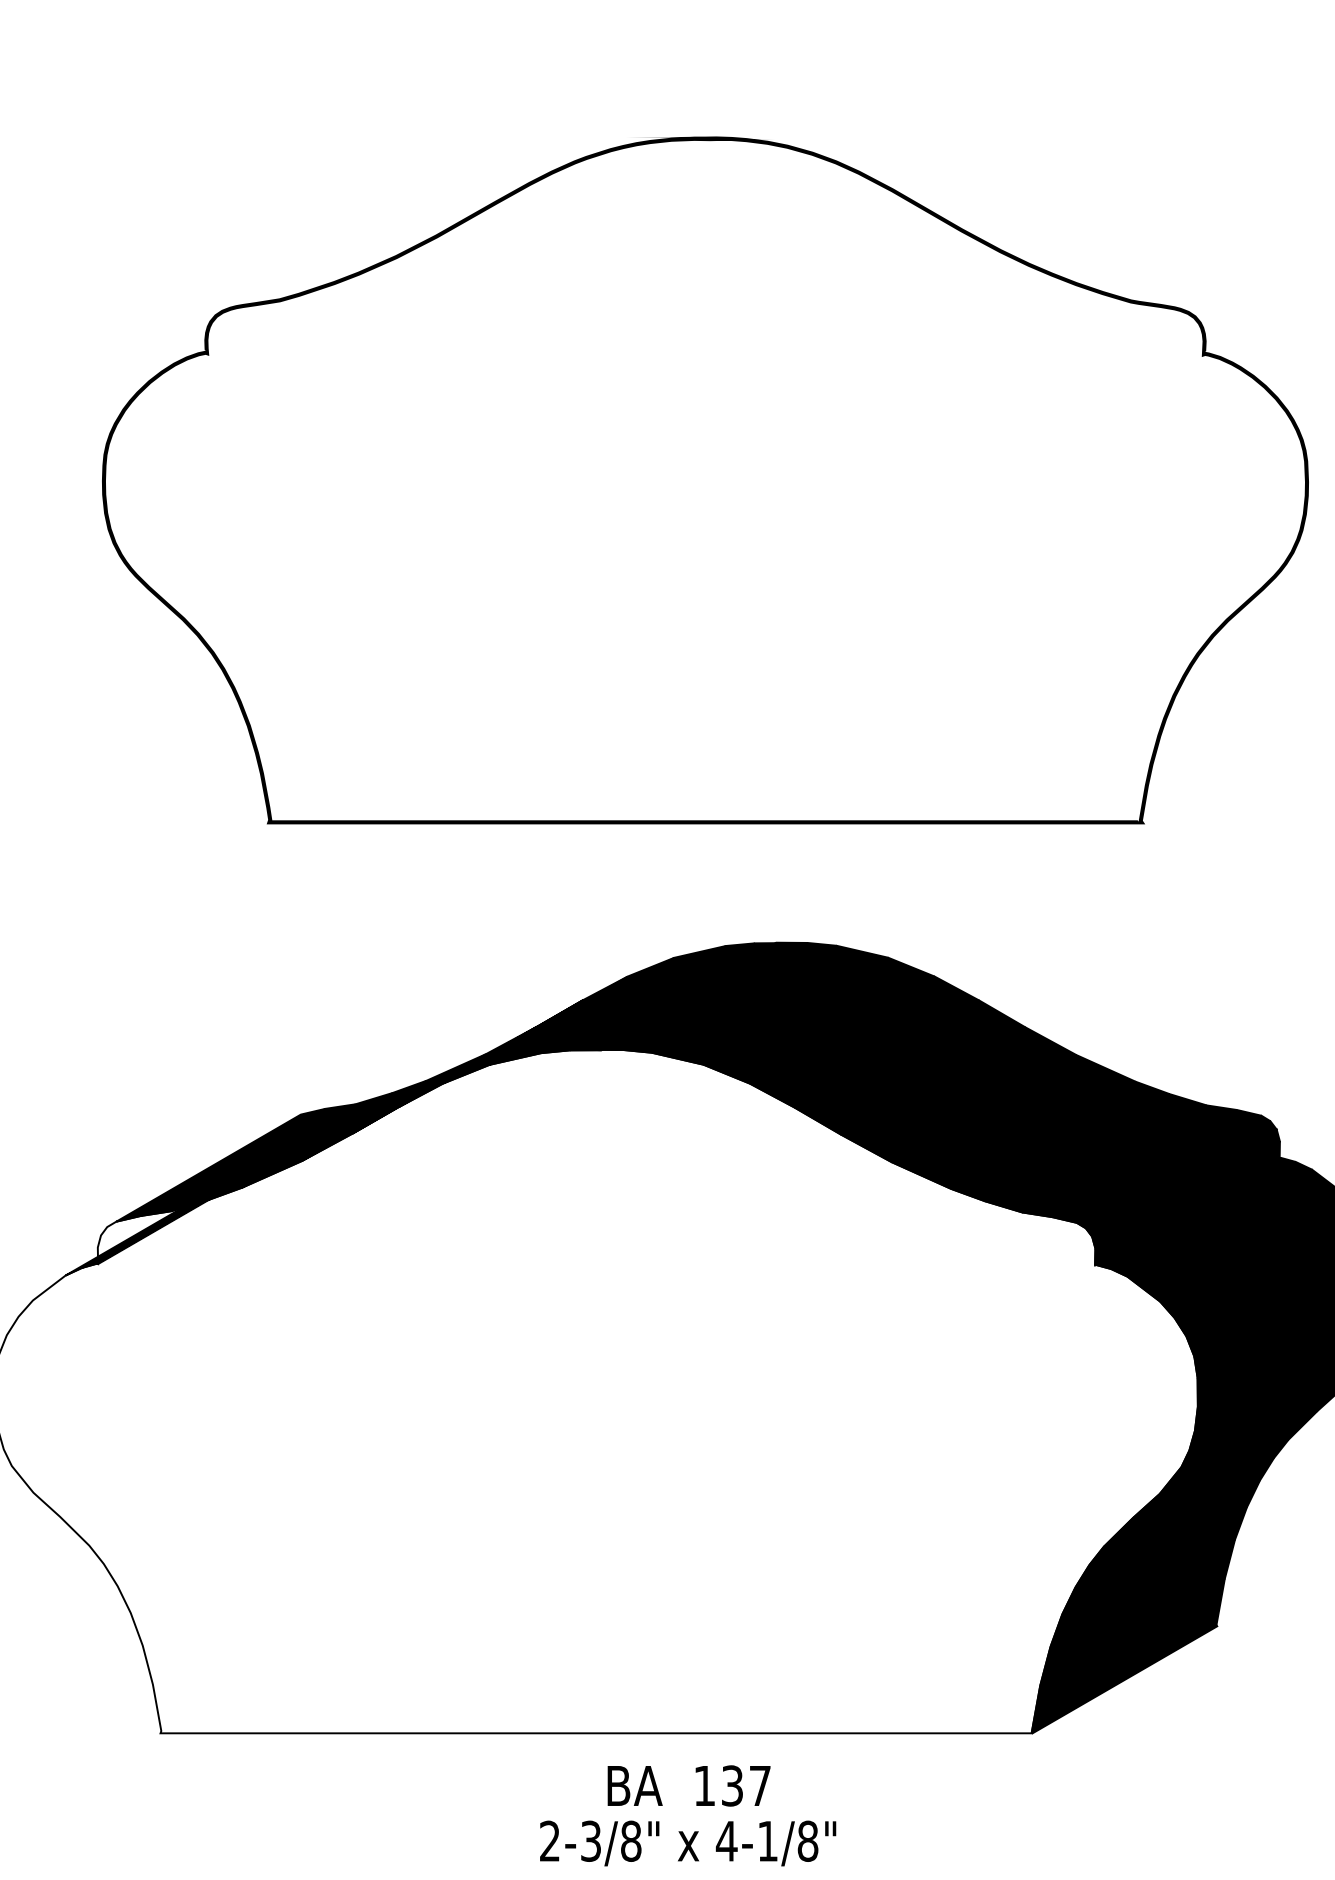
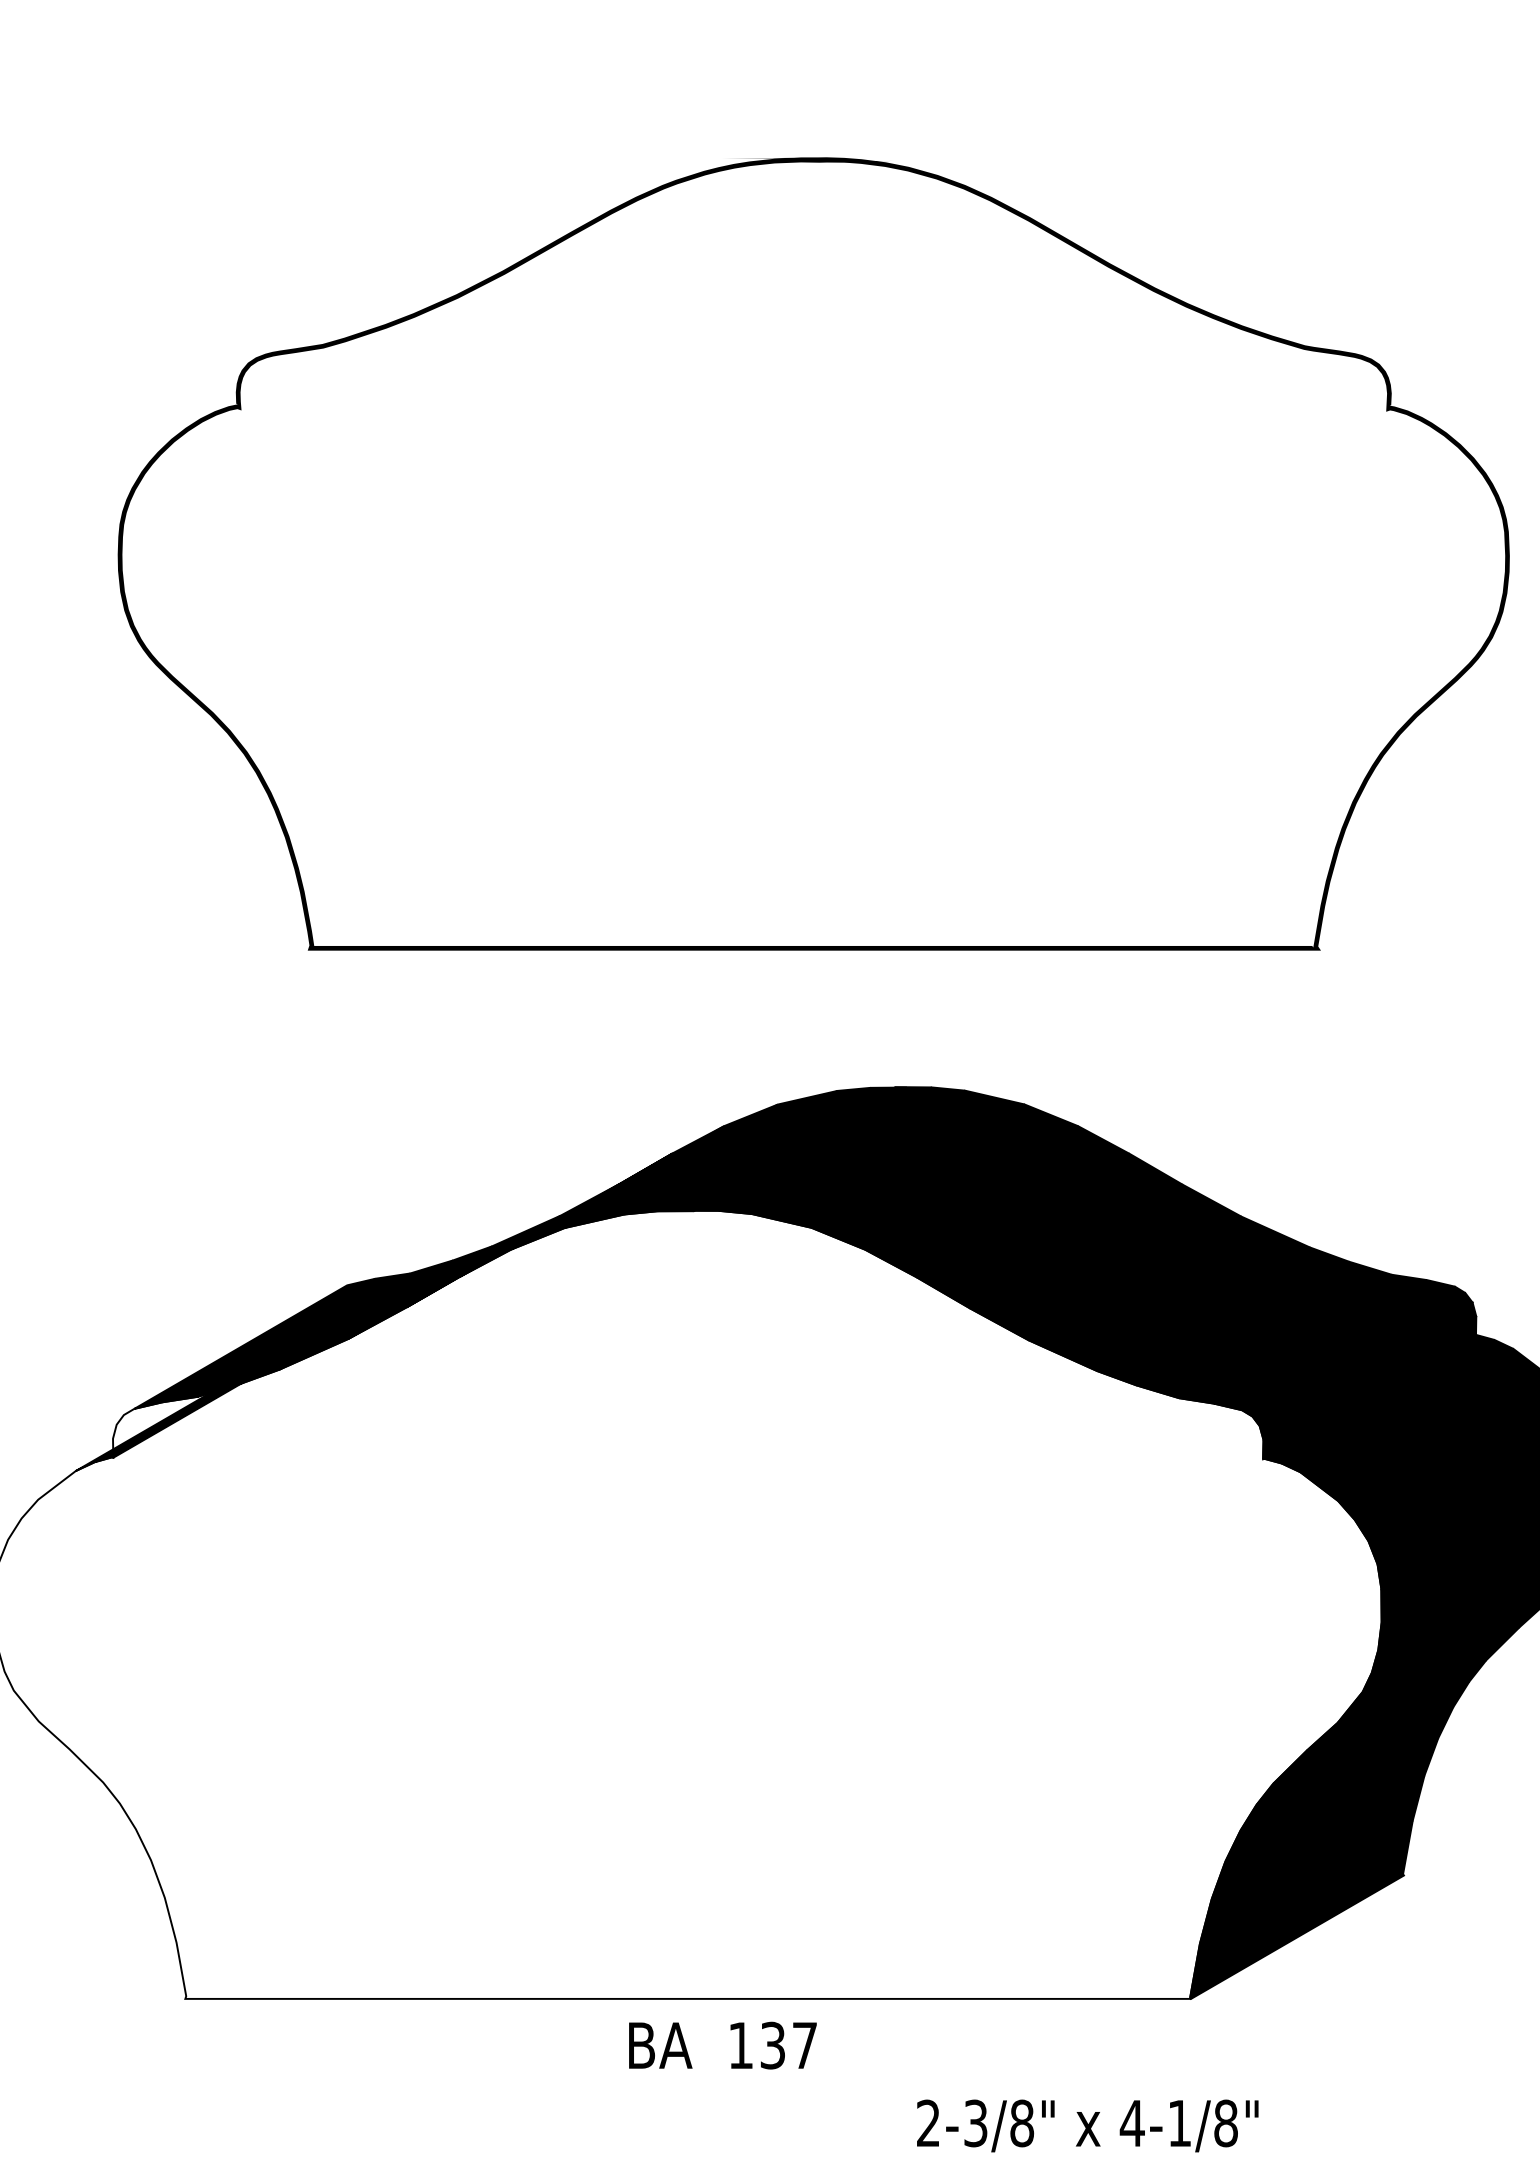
text: (688, 1785) -> (722, 2045), moved
text: (687, 1843) -> (1087, 2125), moved

